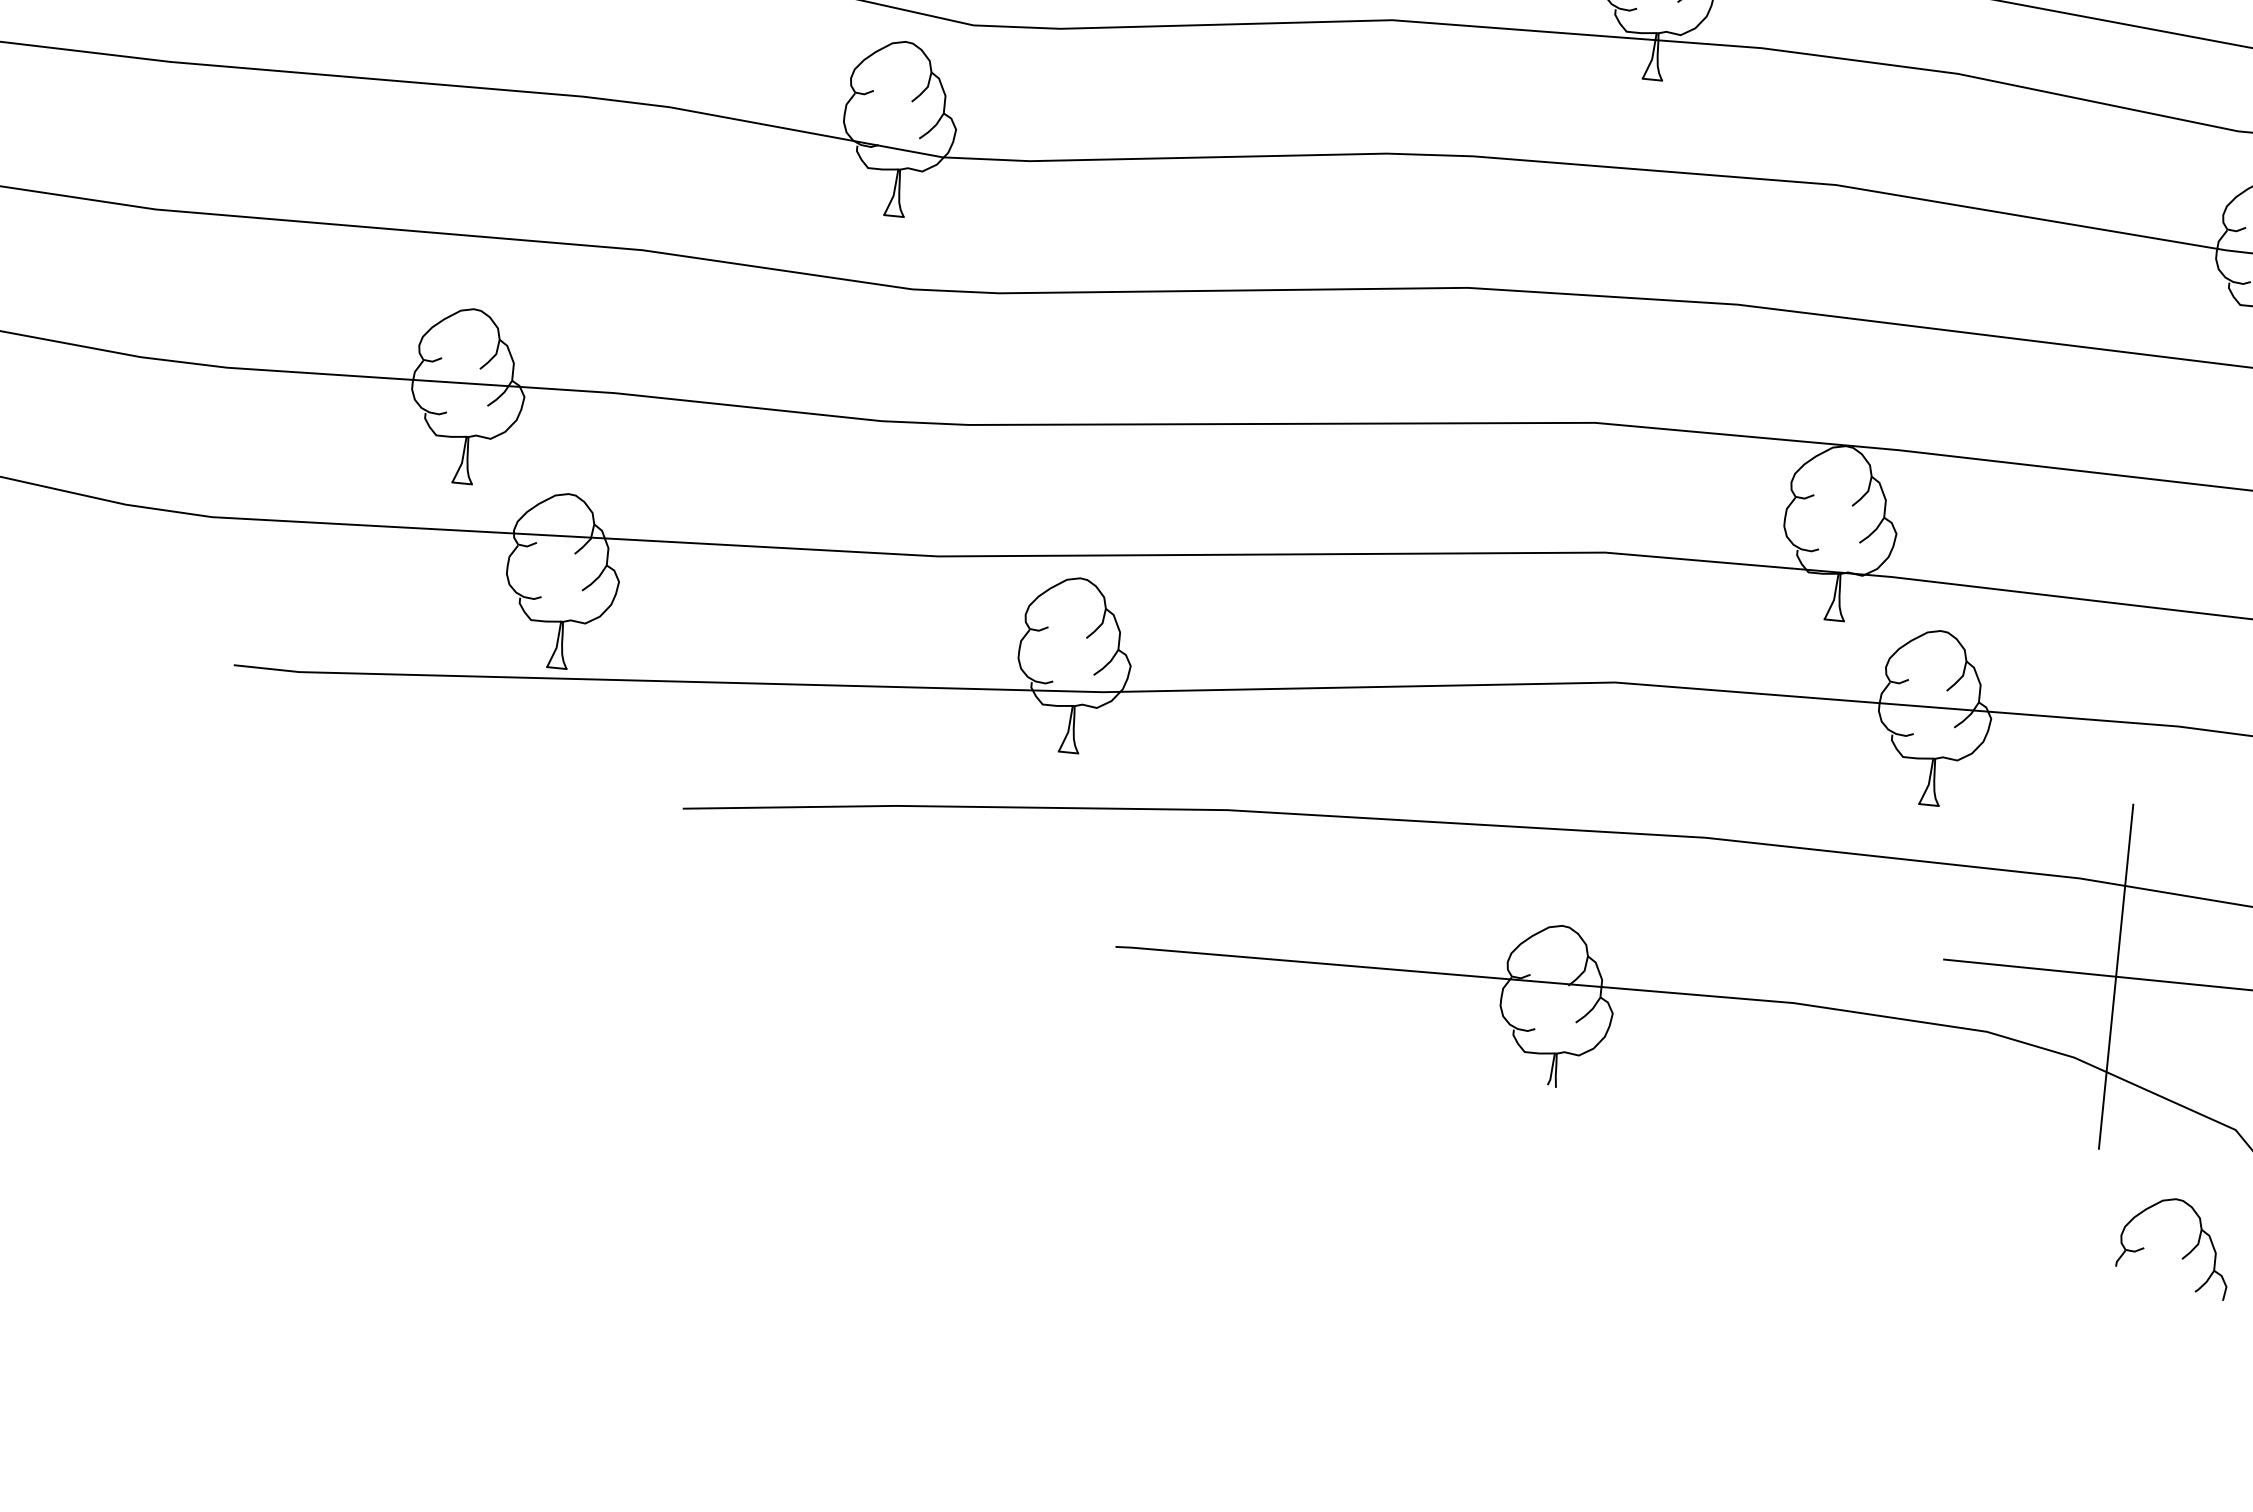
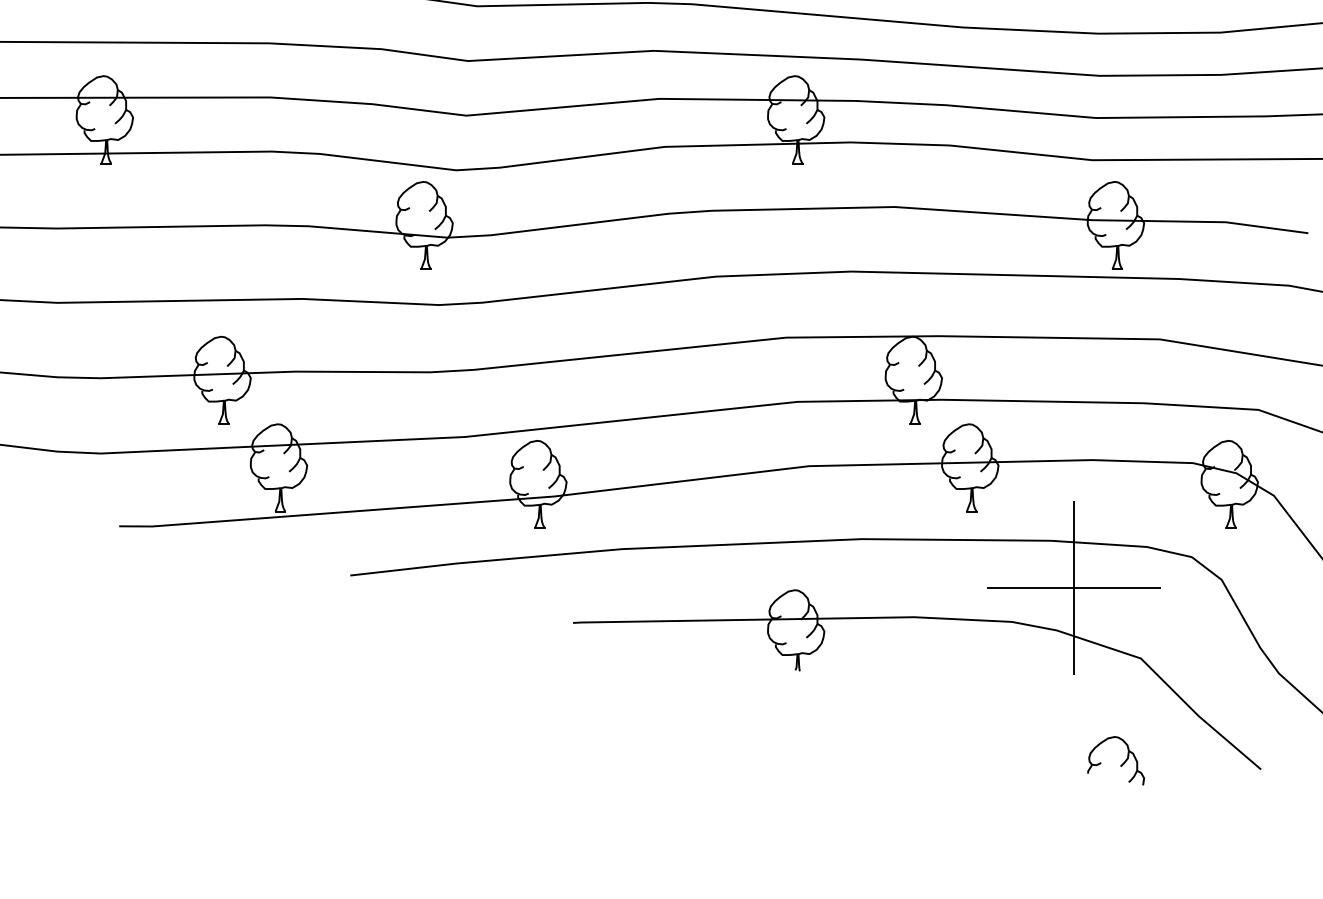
part: (2182, 1256) -> (1120, 765), moved

